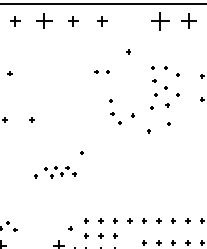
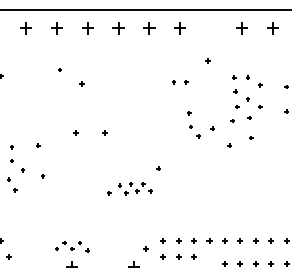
part: (44, 21) -> (118, 28), size x0.71
part: (159, 21) -> (241, 28), size x0.62
part: (189, 21) -> (272, 28), size x0.71

